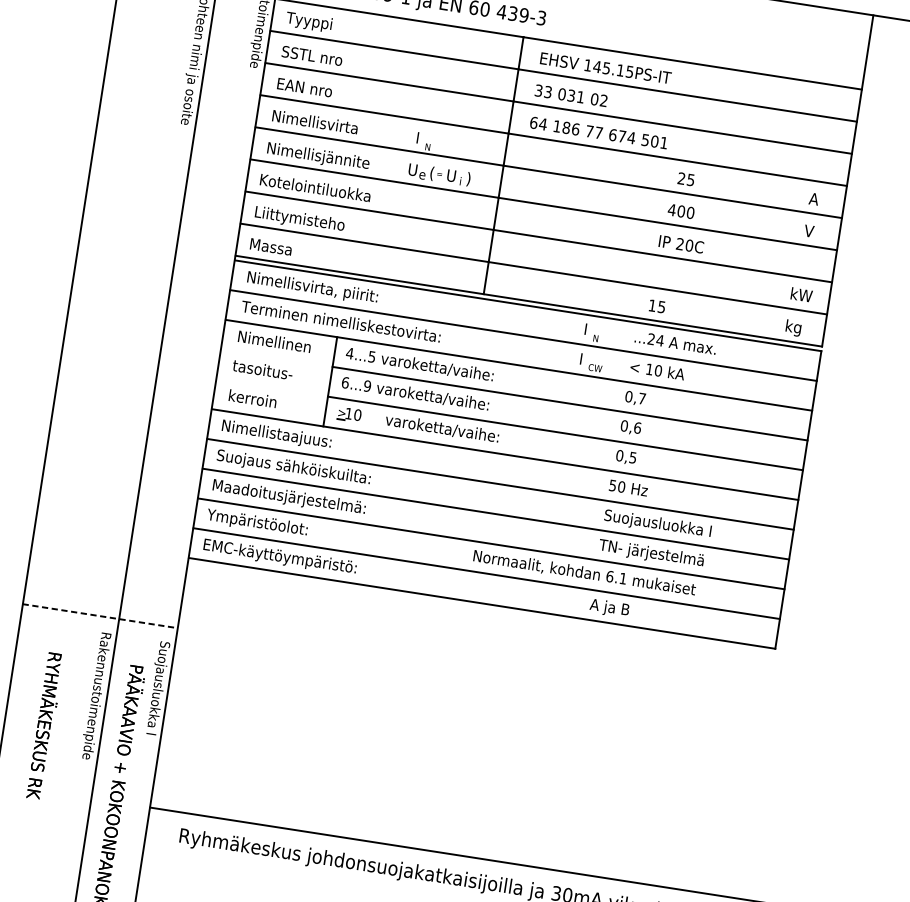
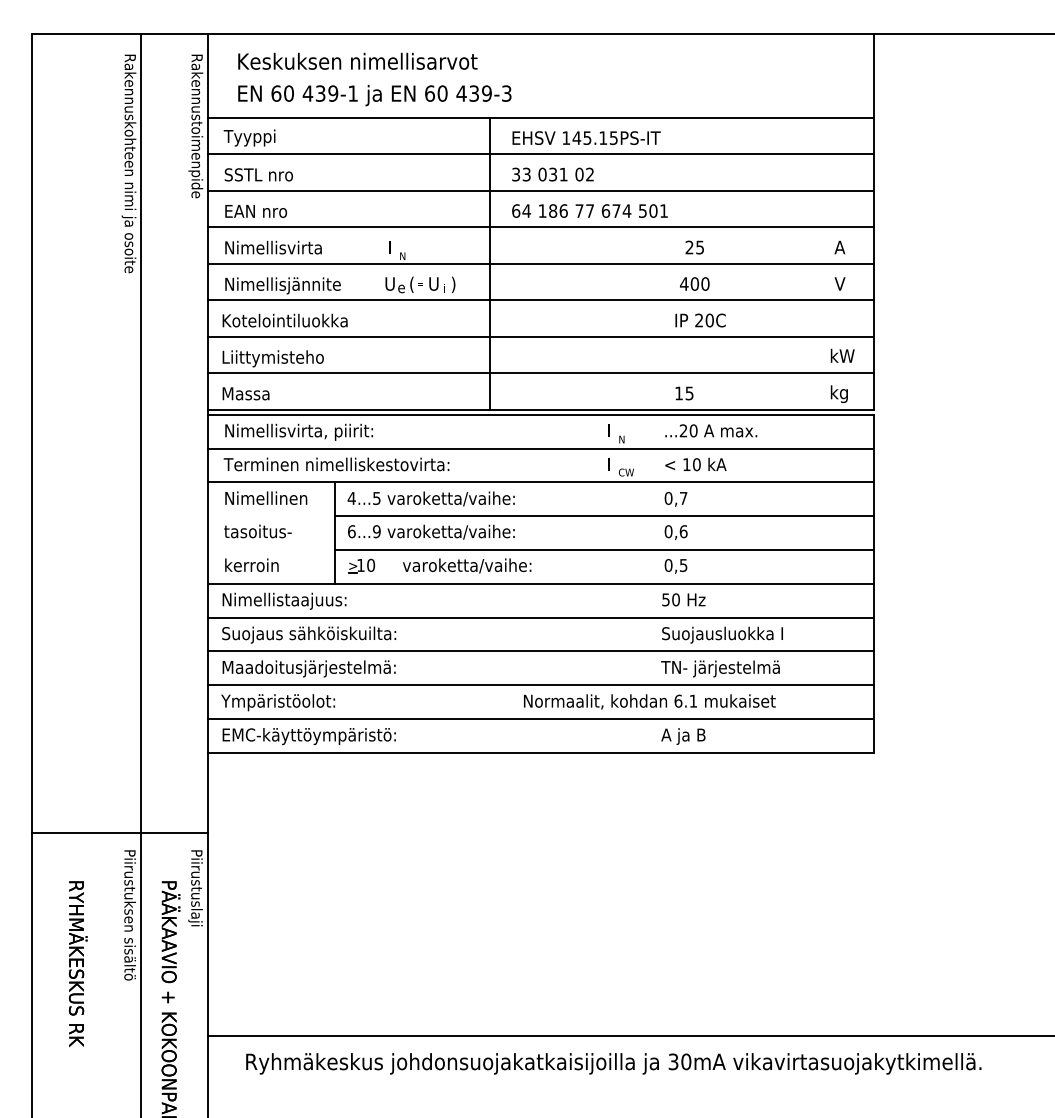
text: (660, 340) -> (693, 430), ...24 -> ...20
line: (100, 616) -> (120, 832), dashed -> solid
text: (157, 688) -> (195, 902), Suojausluokka I -> Piirustuslaji
text: (95, 696) -> (128, 922), Rakennustoimenpide -> Piirustuksen sisältö^J

